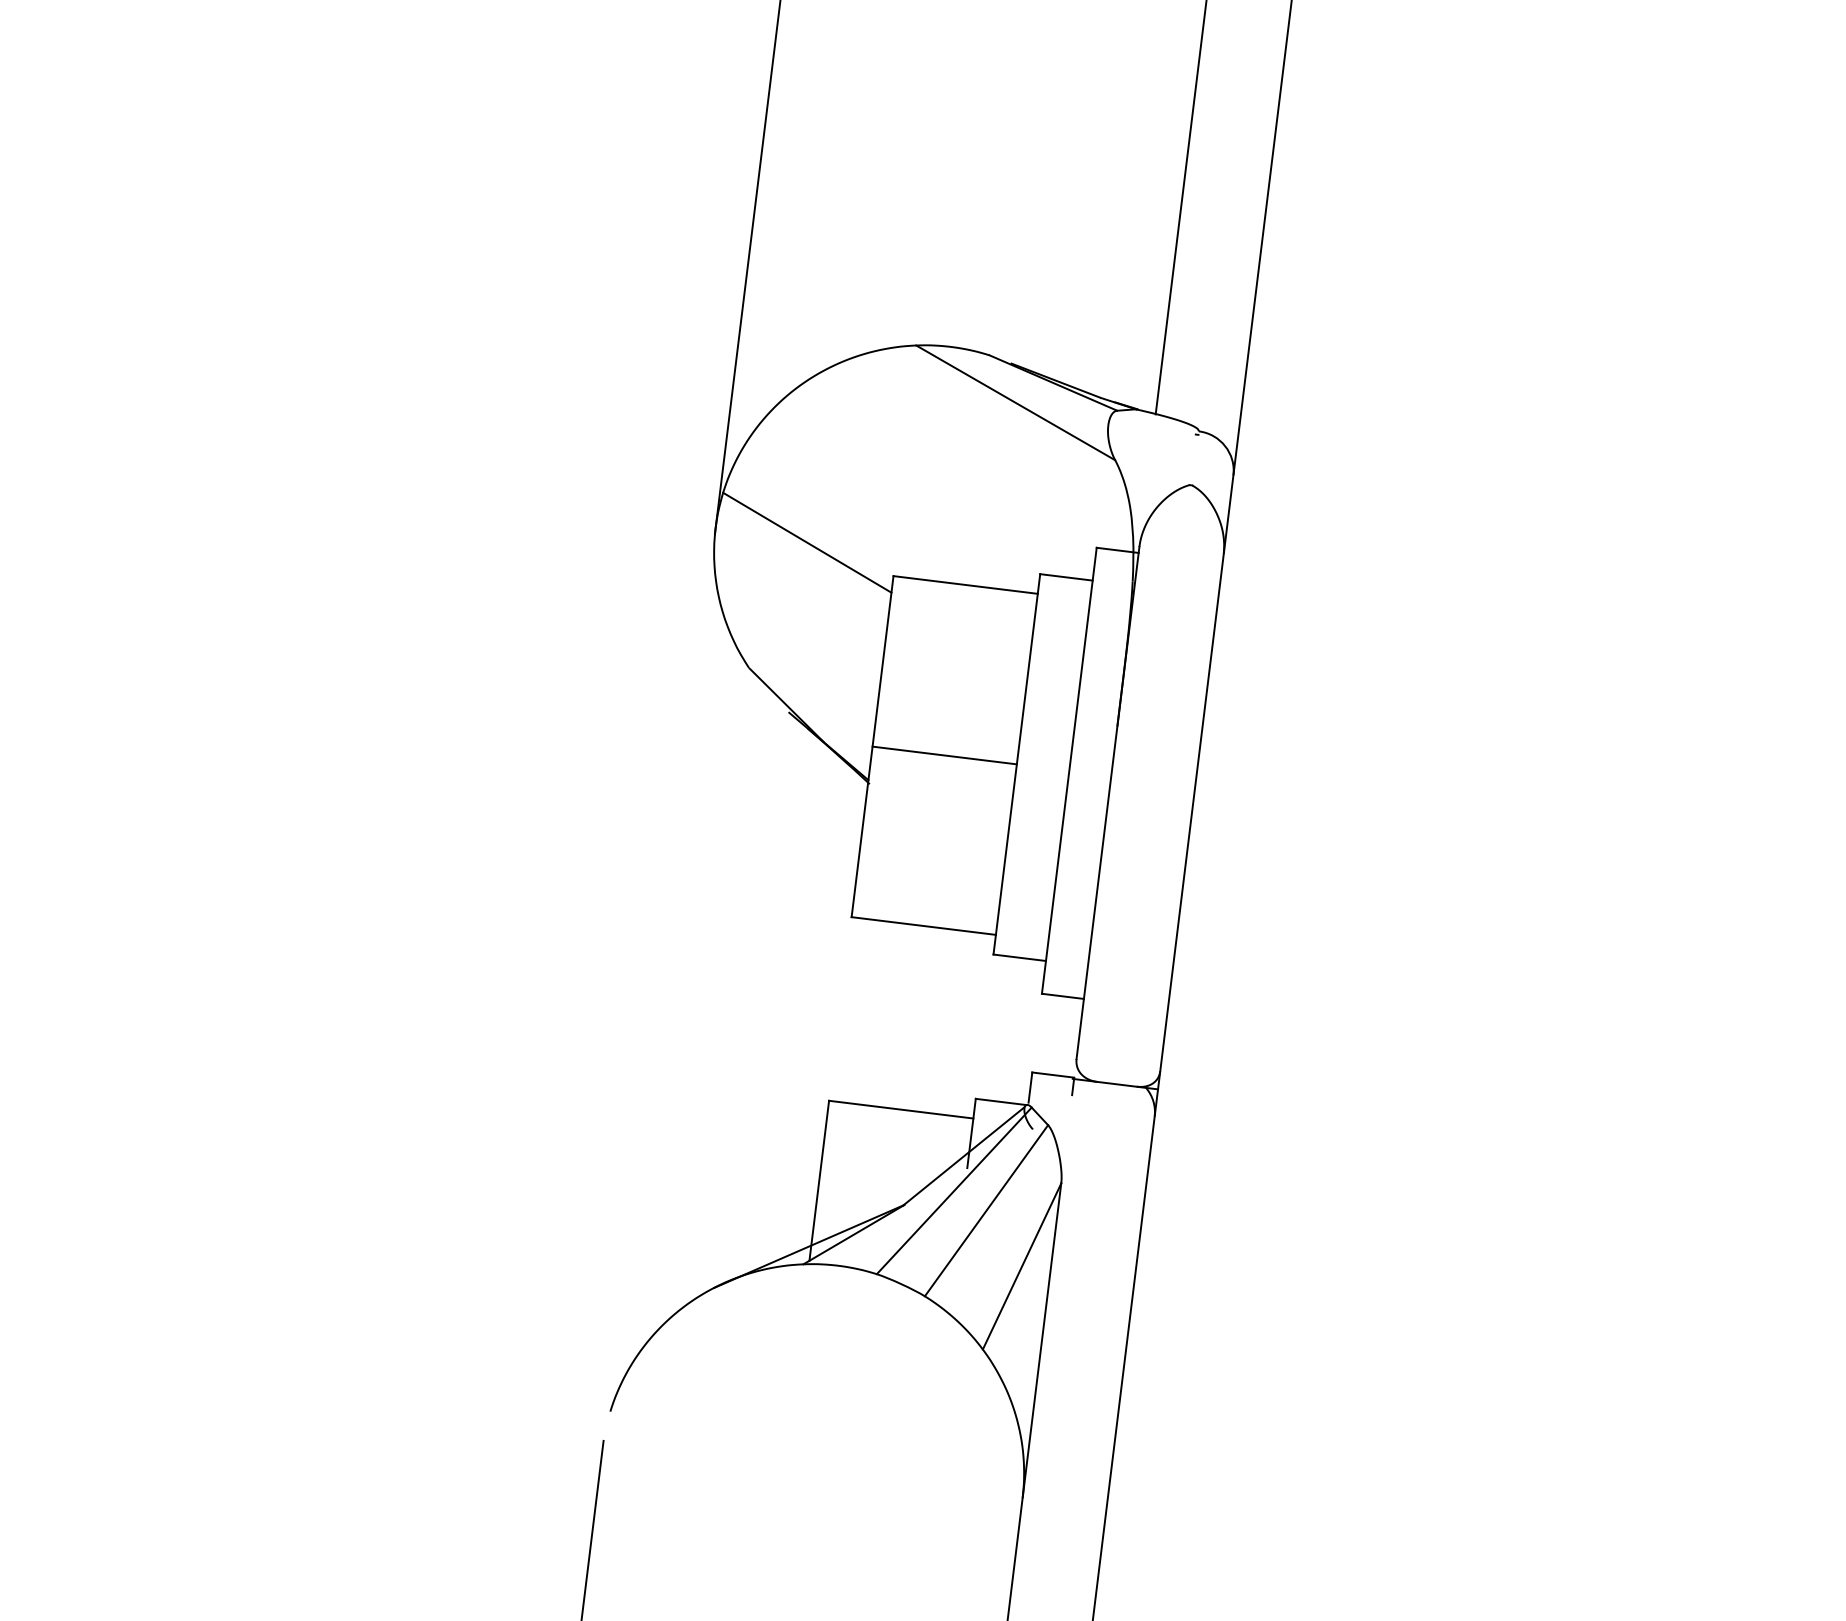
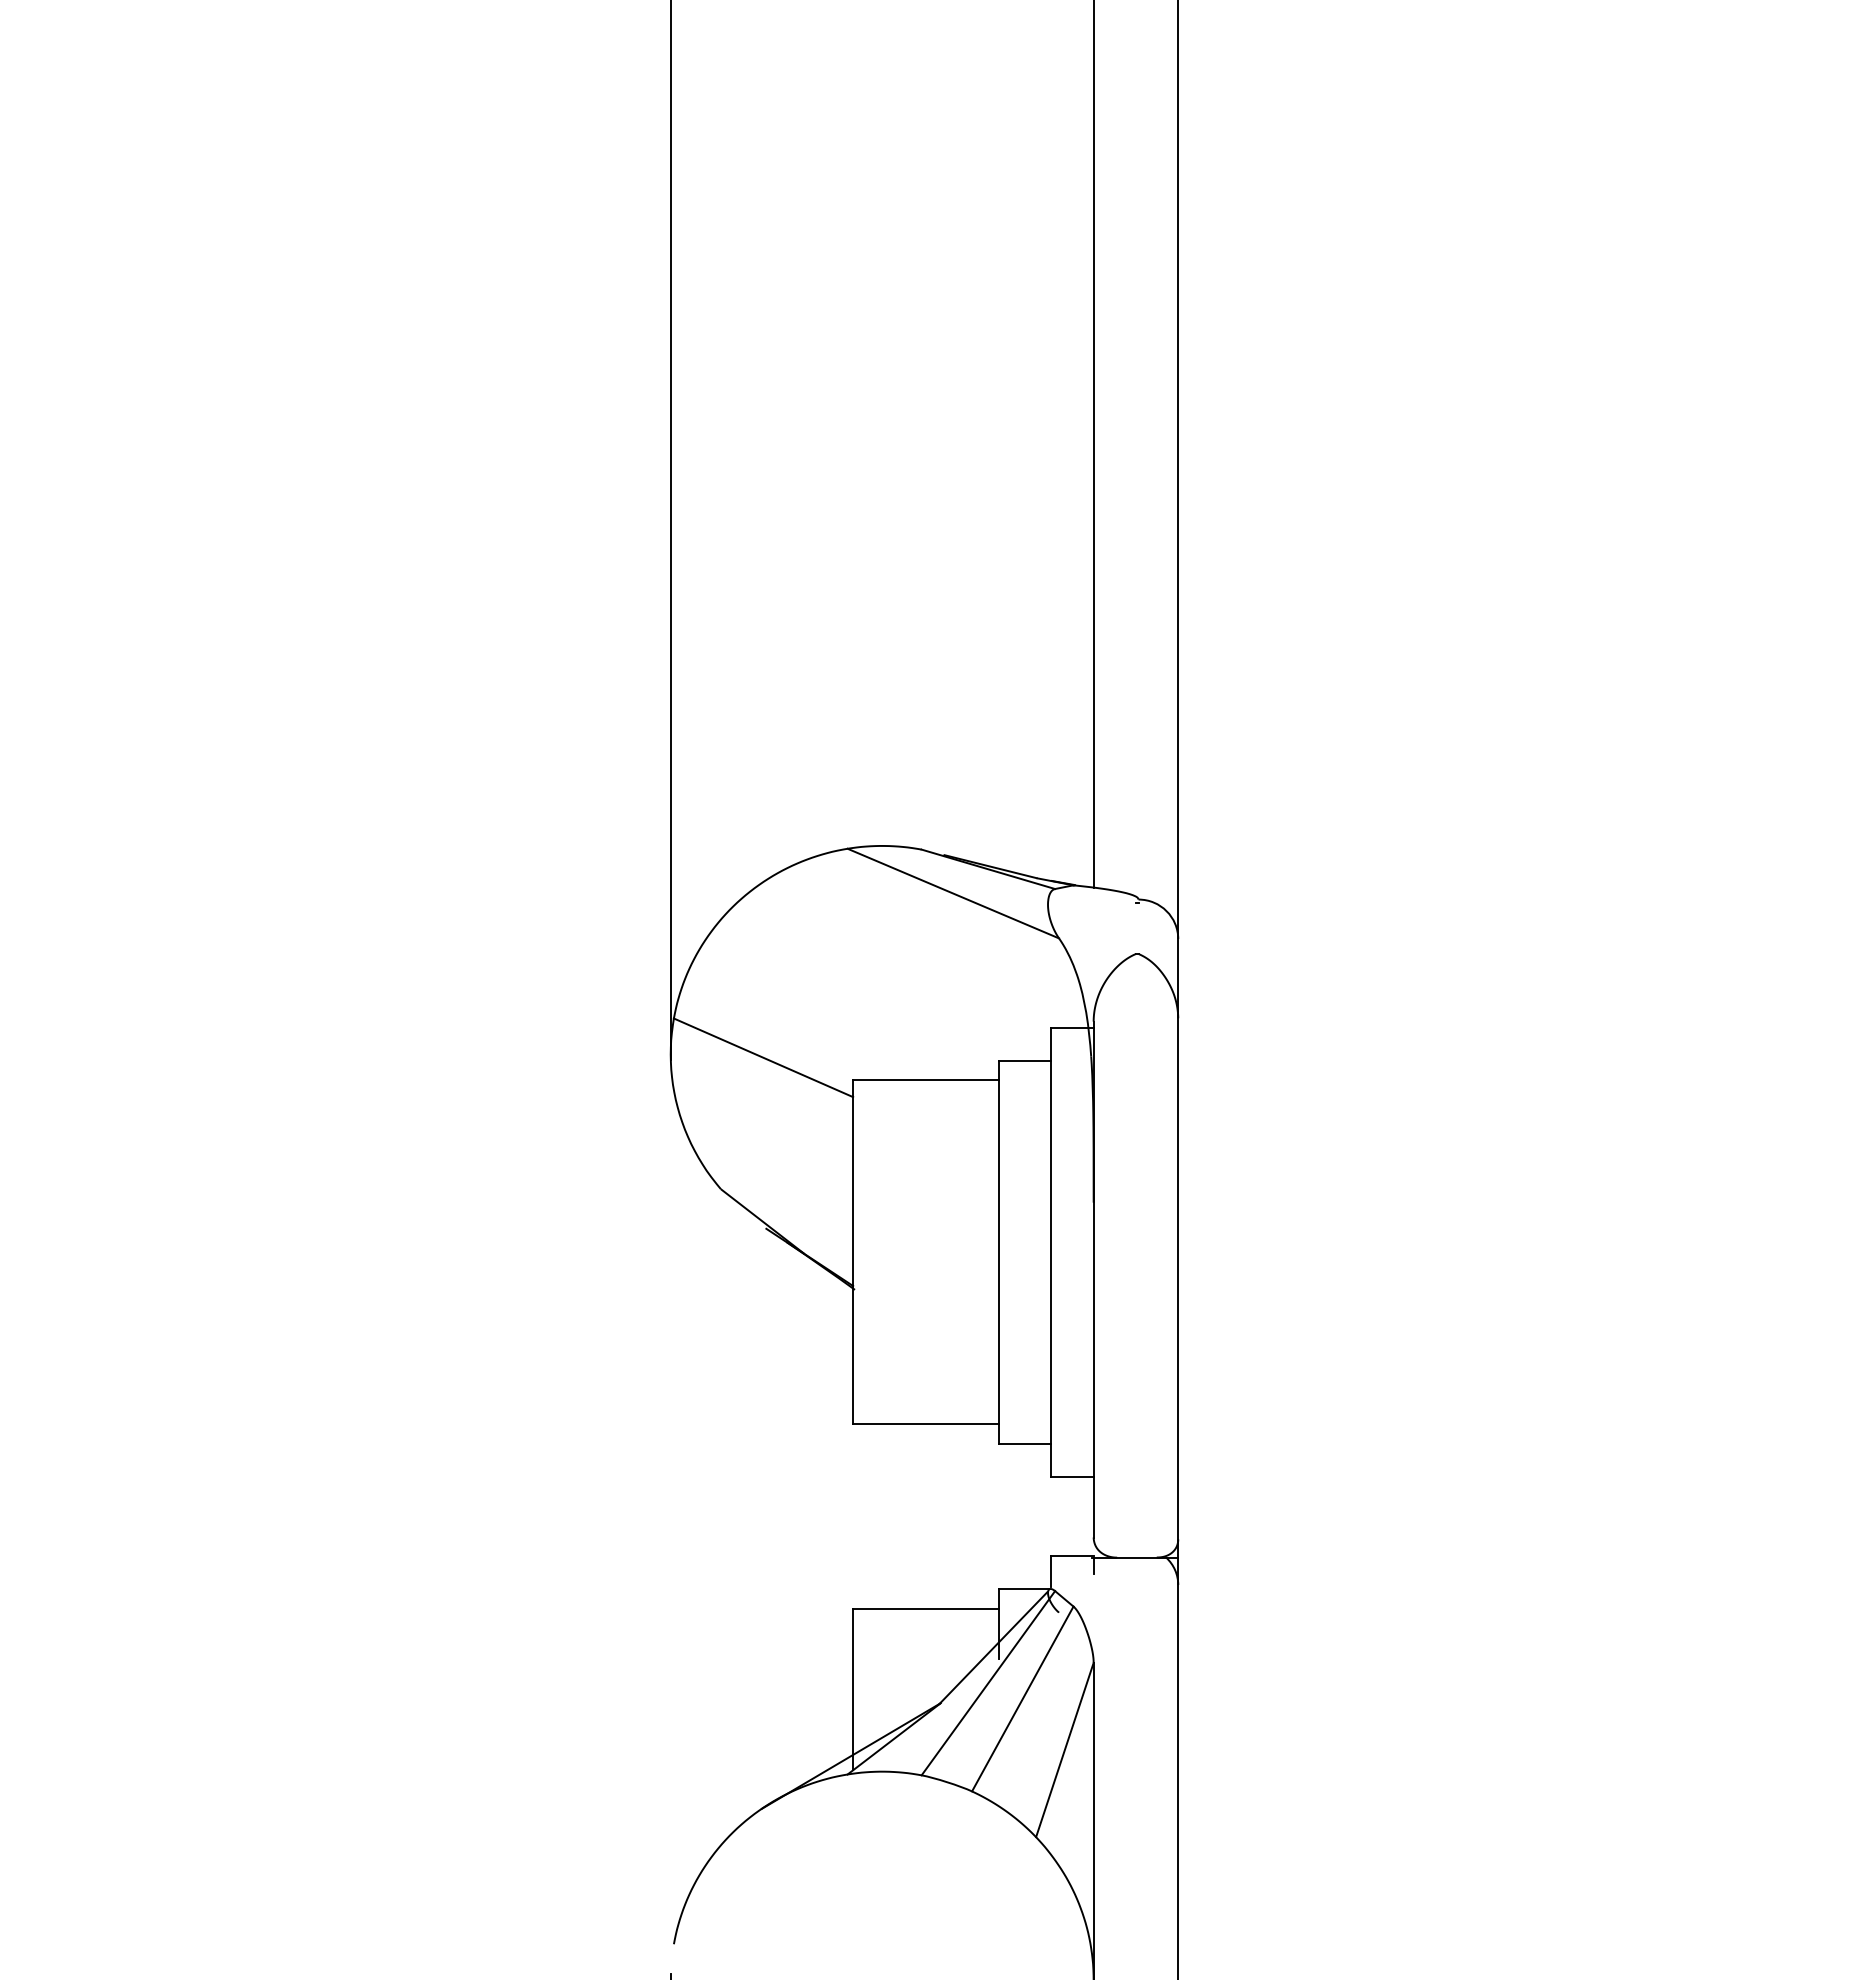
line: (944, 755) -> (925, 1252), removed

